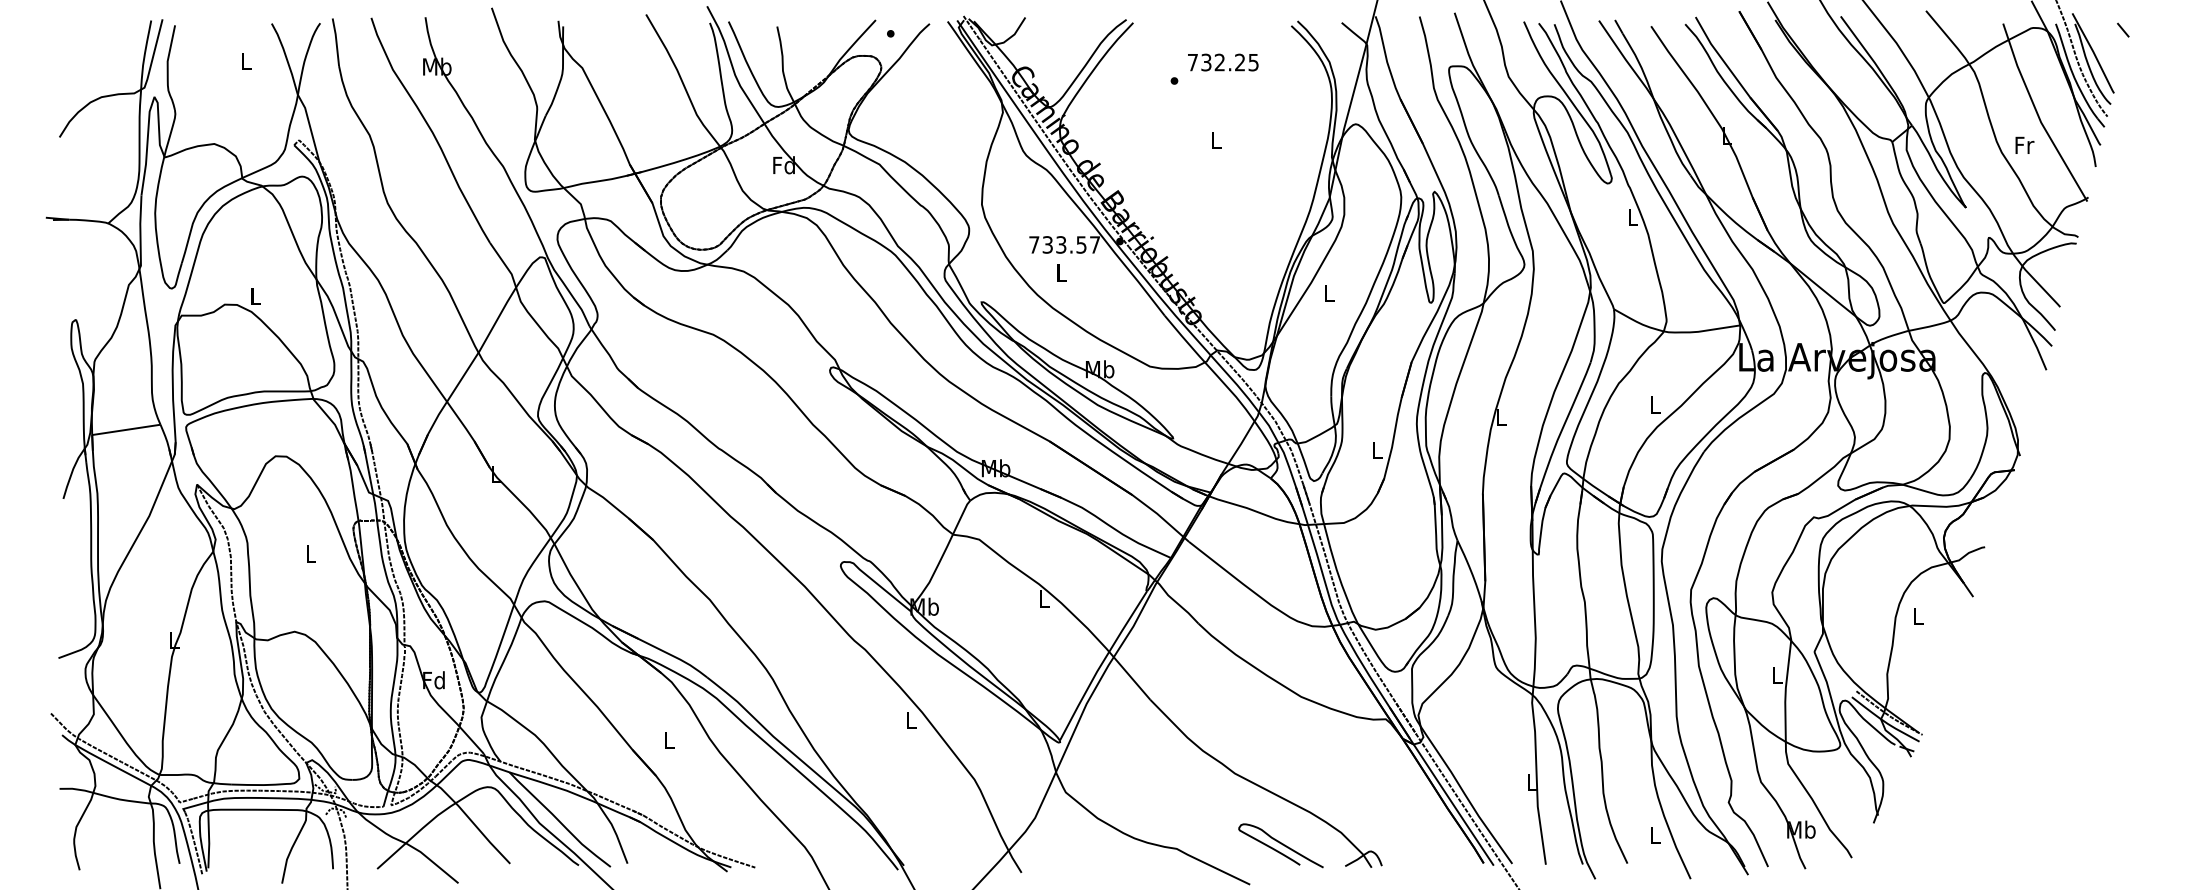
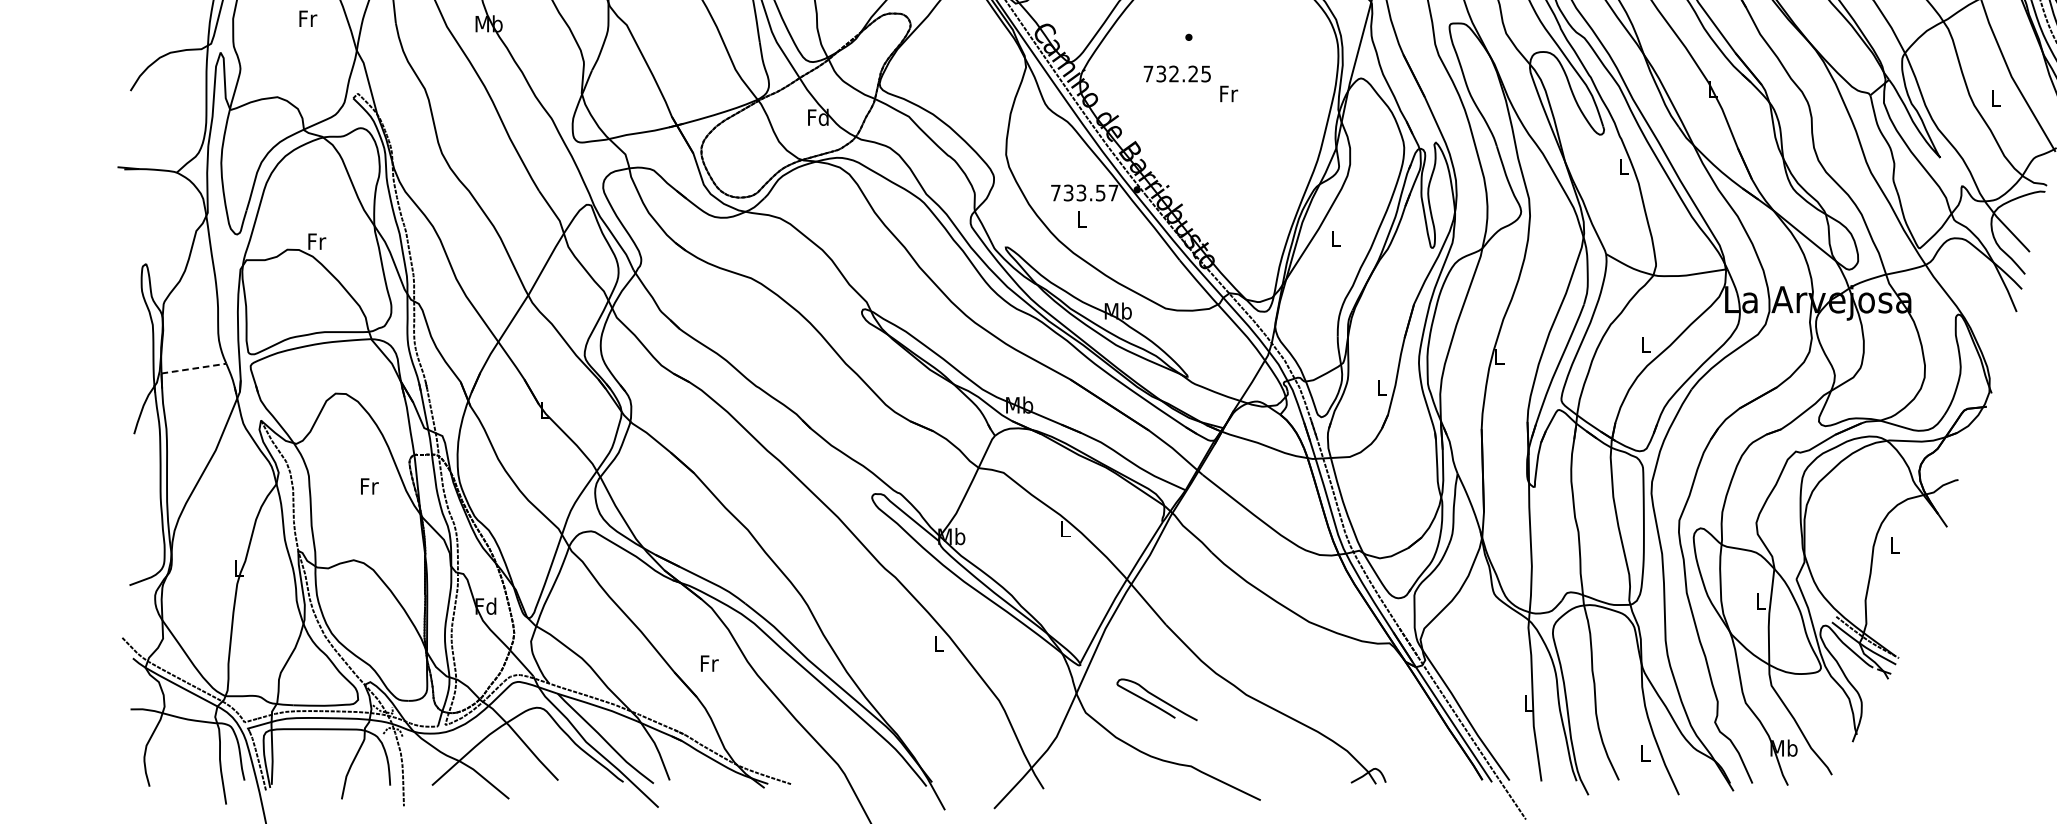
text: (246, 60) -> (307, 17), L -> Fr
text: (1223, 62) -> (1177, 73), moved
text: (1216, 140) -> (1228, 93), L -> Fr
text: (2024, 144) -> (1995, 97), Fr -> L
text: (255, 295) -> (316, 241), L -> Fr
line: (126, 429) -> (194, 368), solid -> dashed
text: (311, 553) -> (369, 485), L -> Fr
text: (669, 740) -> (709, 663), L -> Fr
curve: (1280, 844) -> (1156, 698), moved

